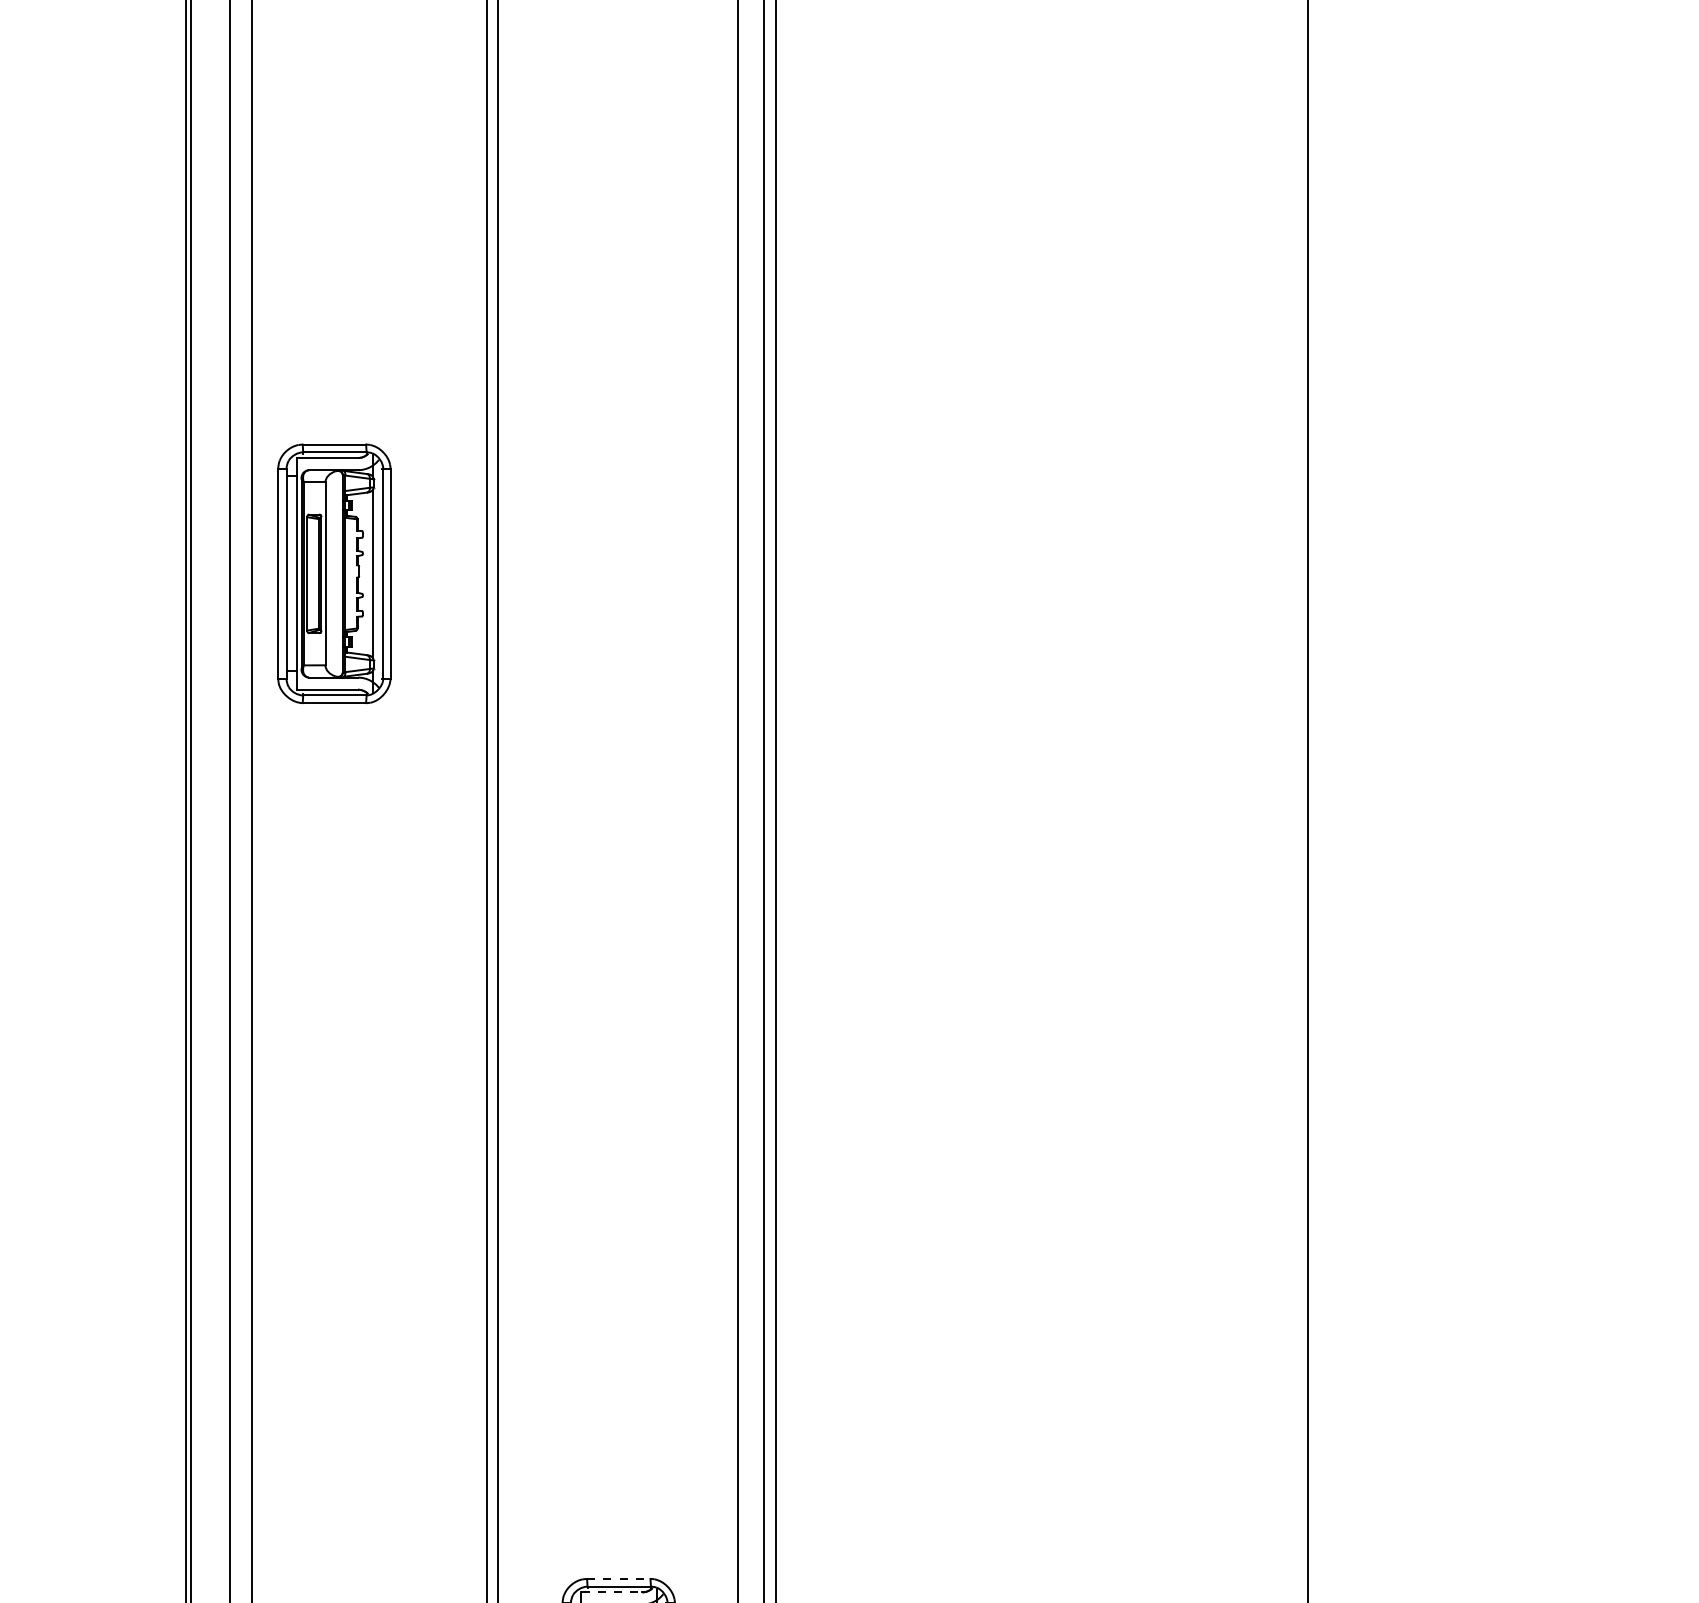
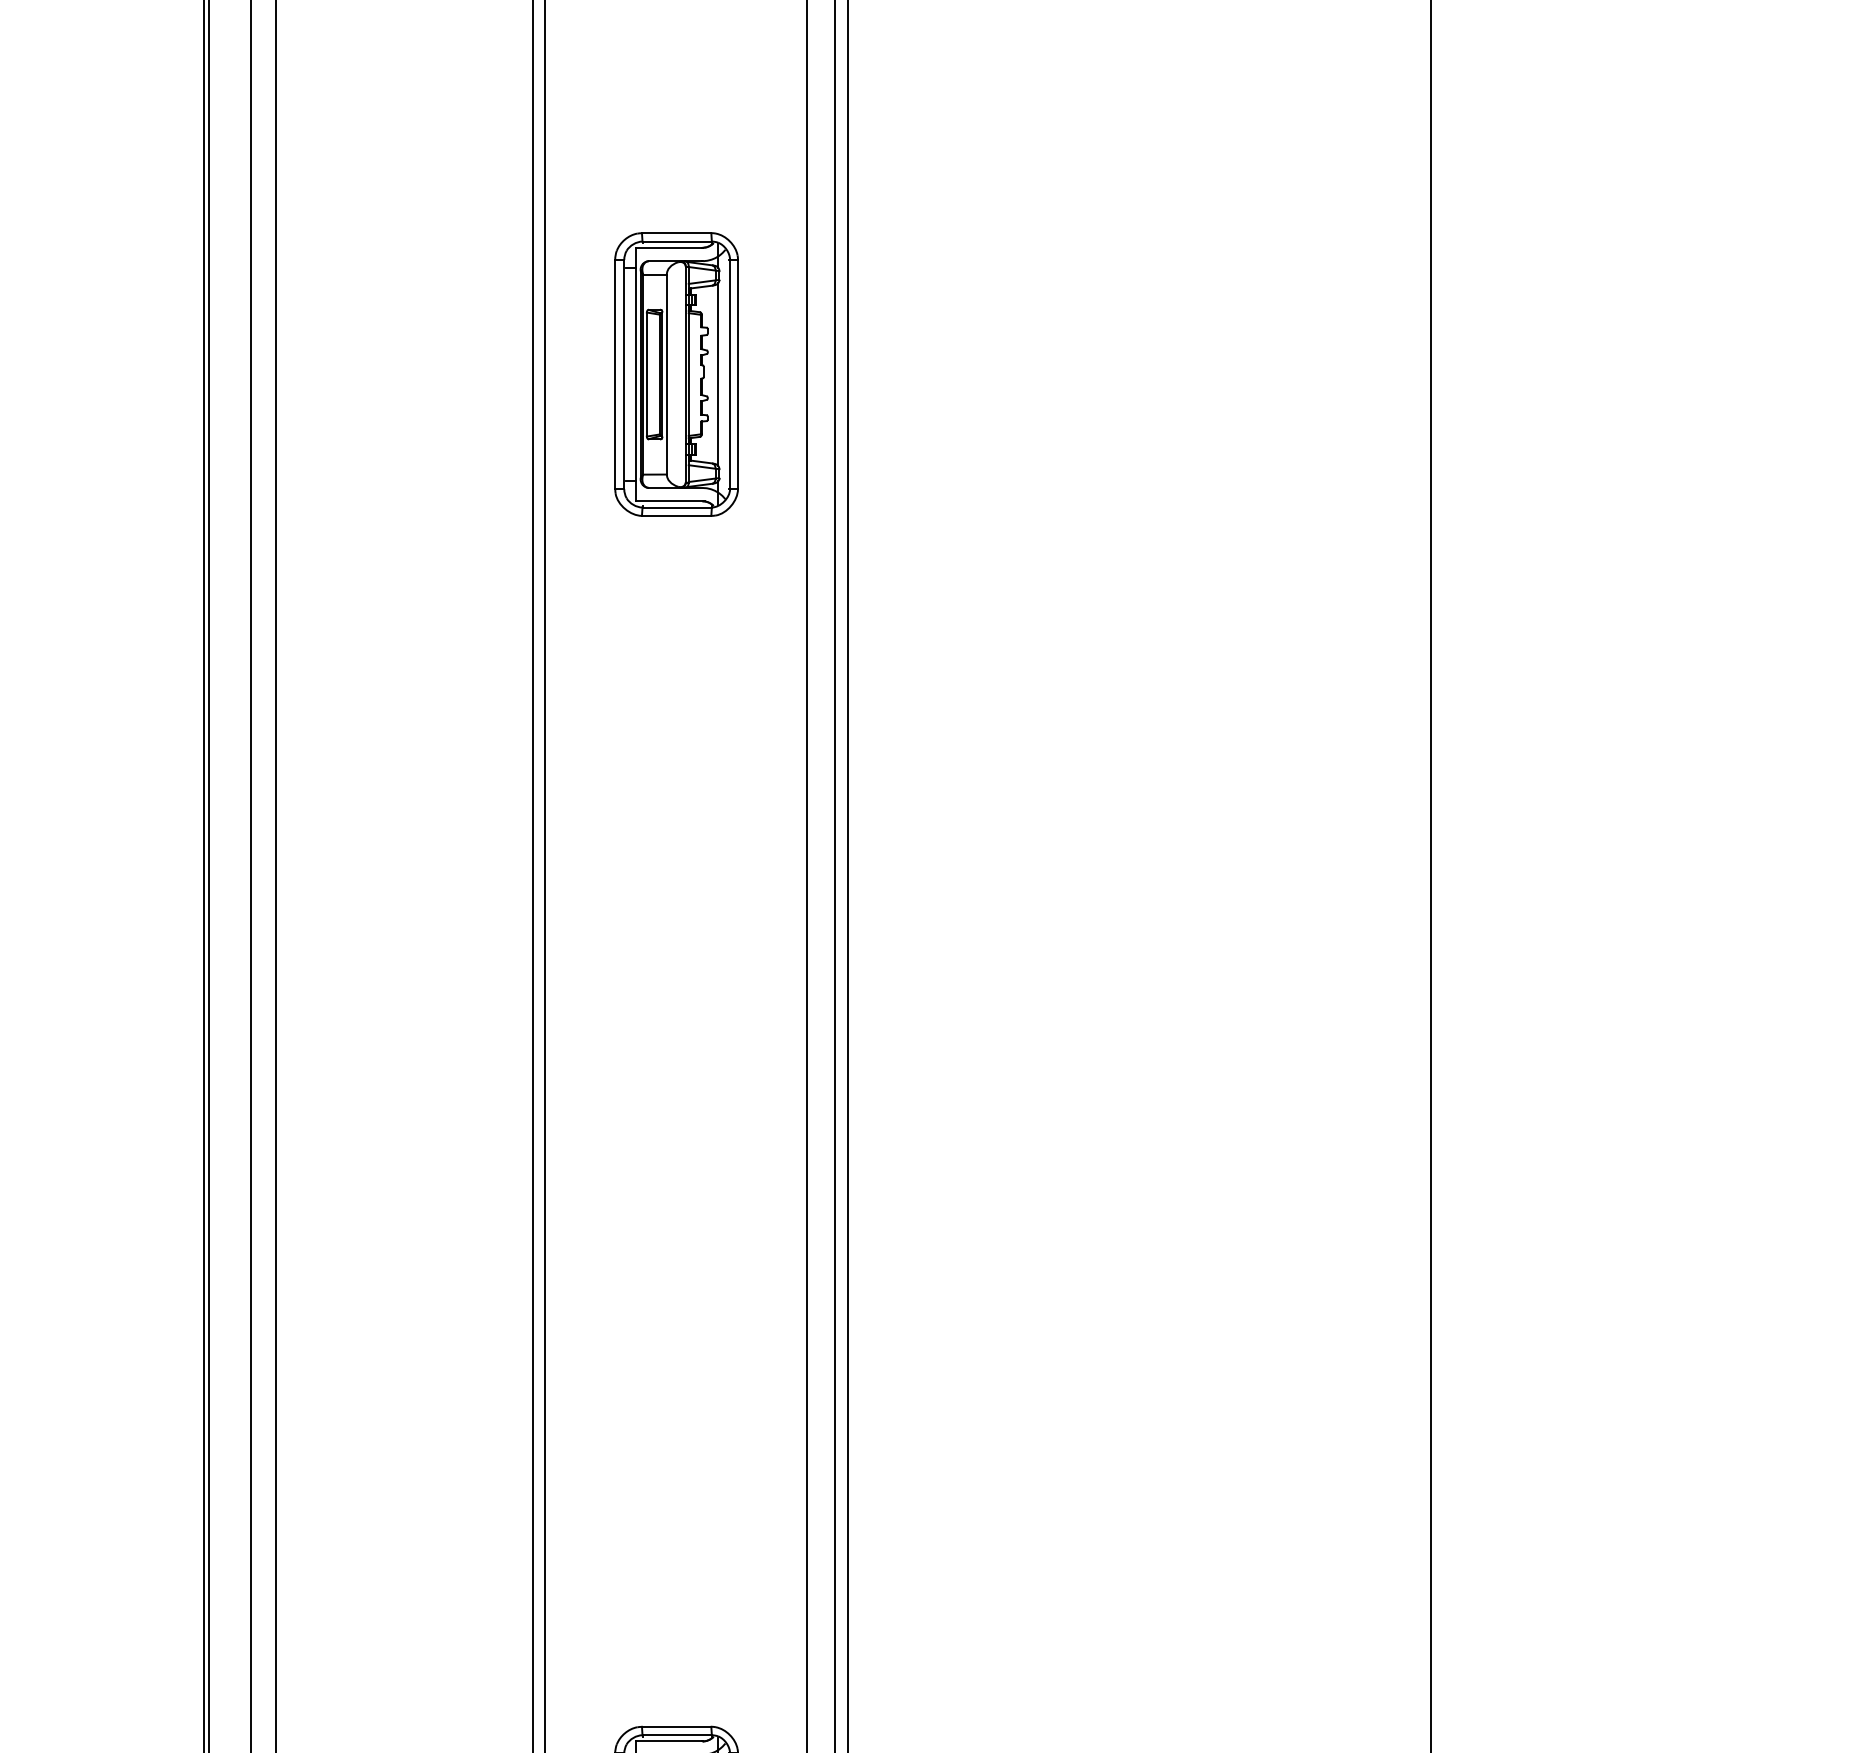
part: (334, 573) -> (676, 374), moved
line: (618, 1578) -> (676, 1726), dashed -> solid
line: (612, 1592) -> (669, 1741), dashed -> solid

